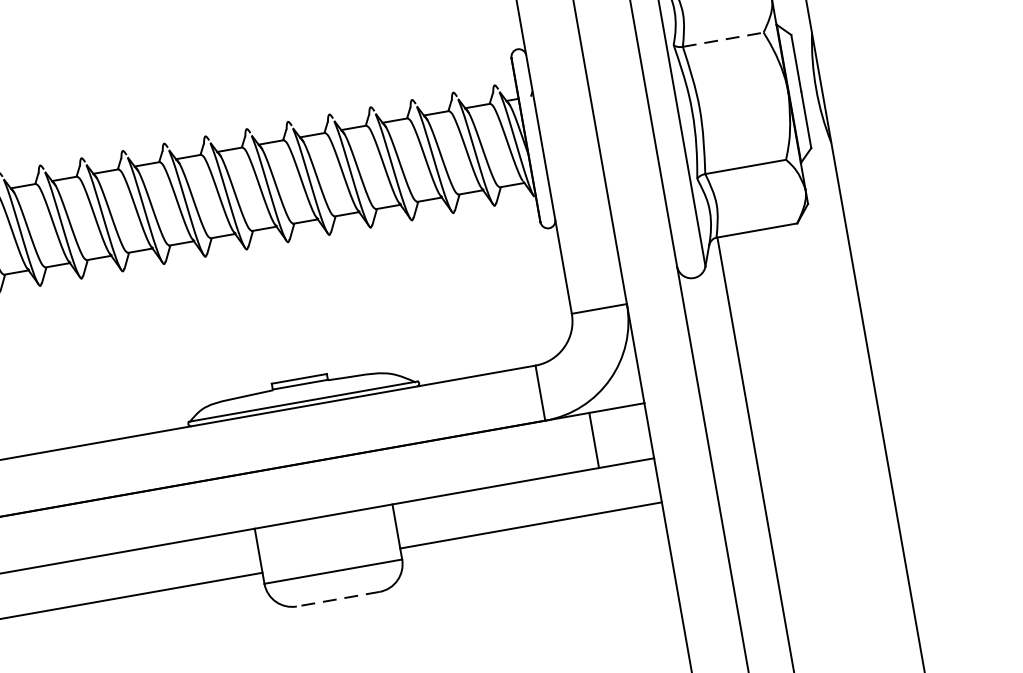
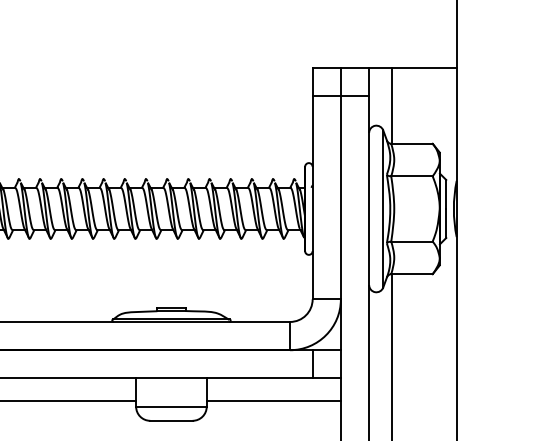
line: (722, 40) -> (411, 176), dashed -> solid
line: (336, 598) -> (170, 420), dashed -> solid

